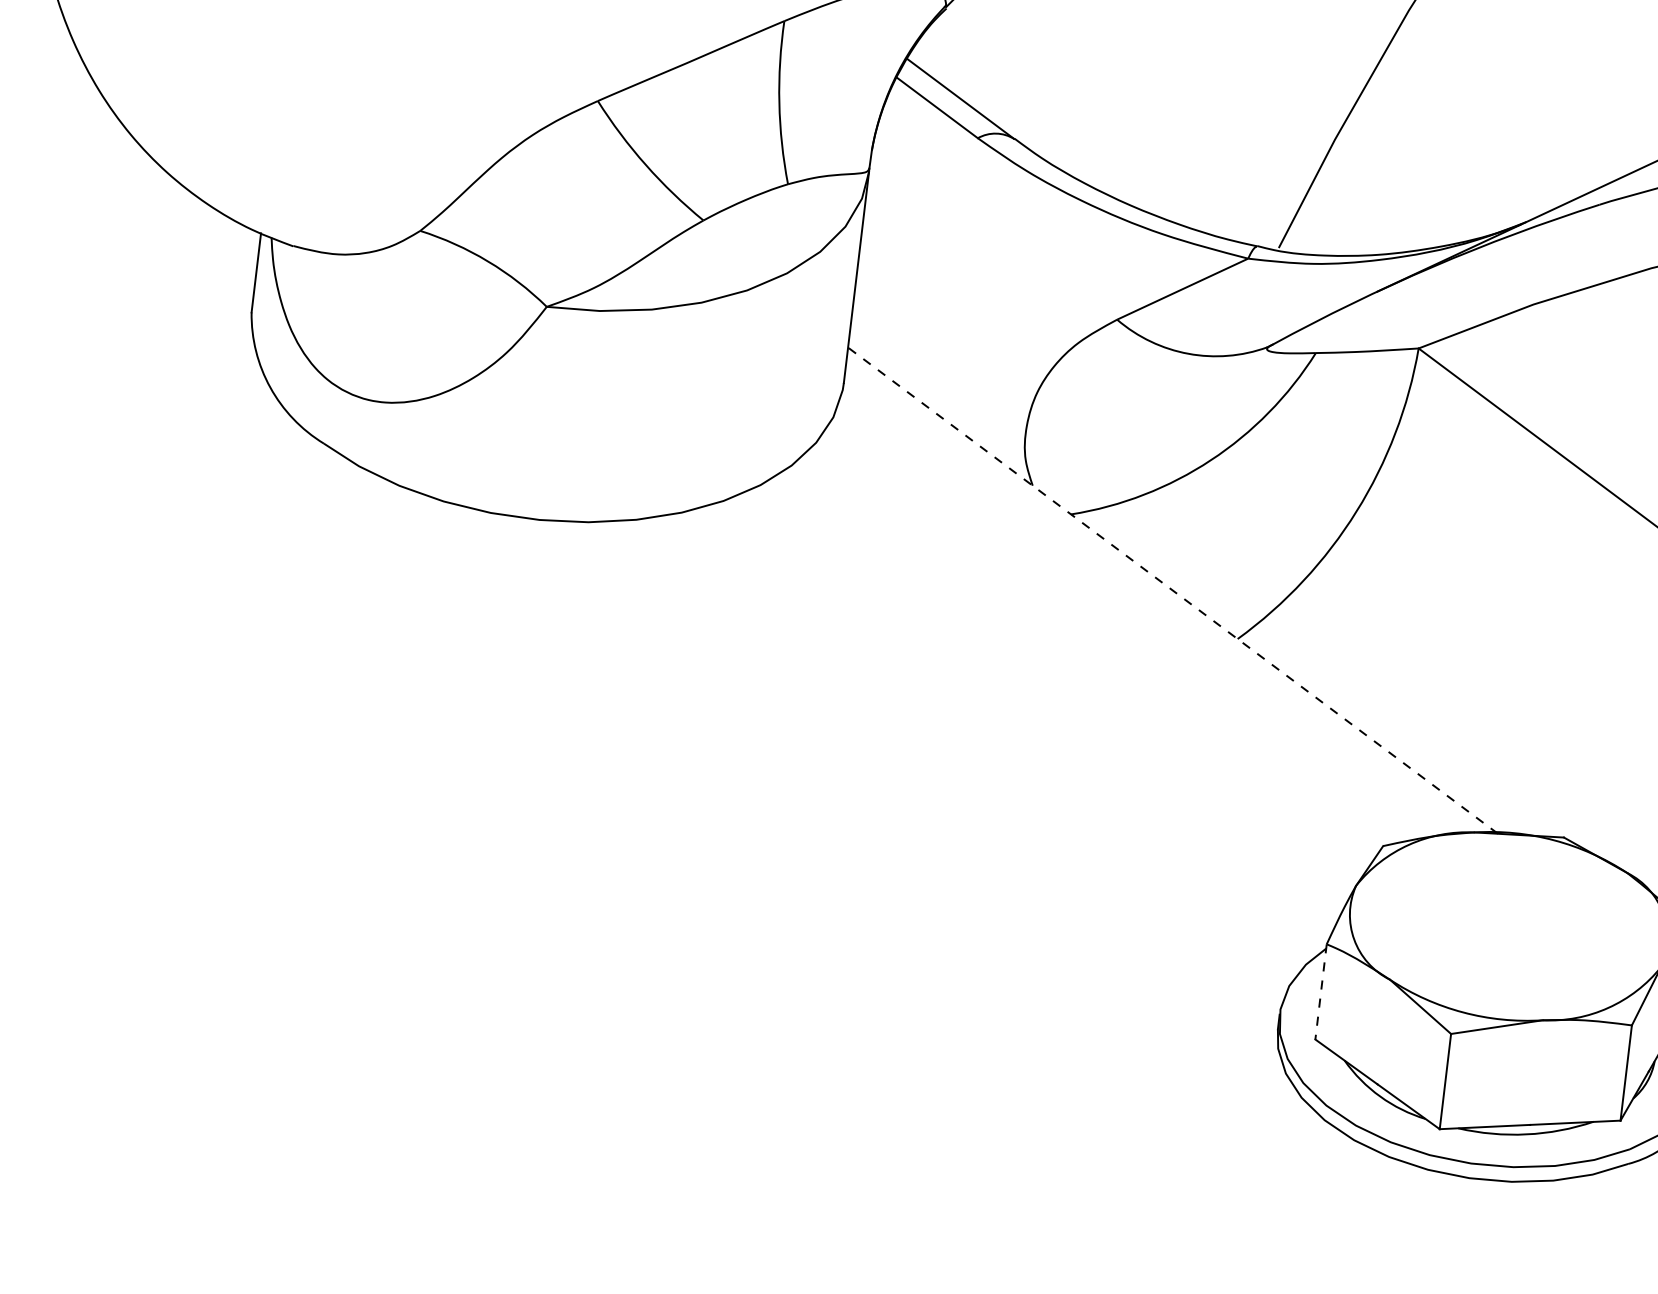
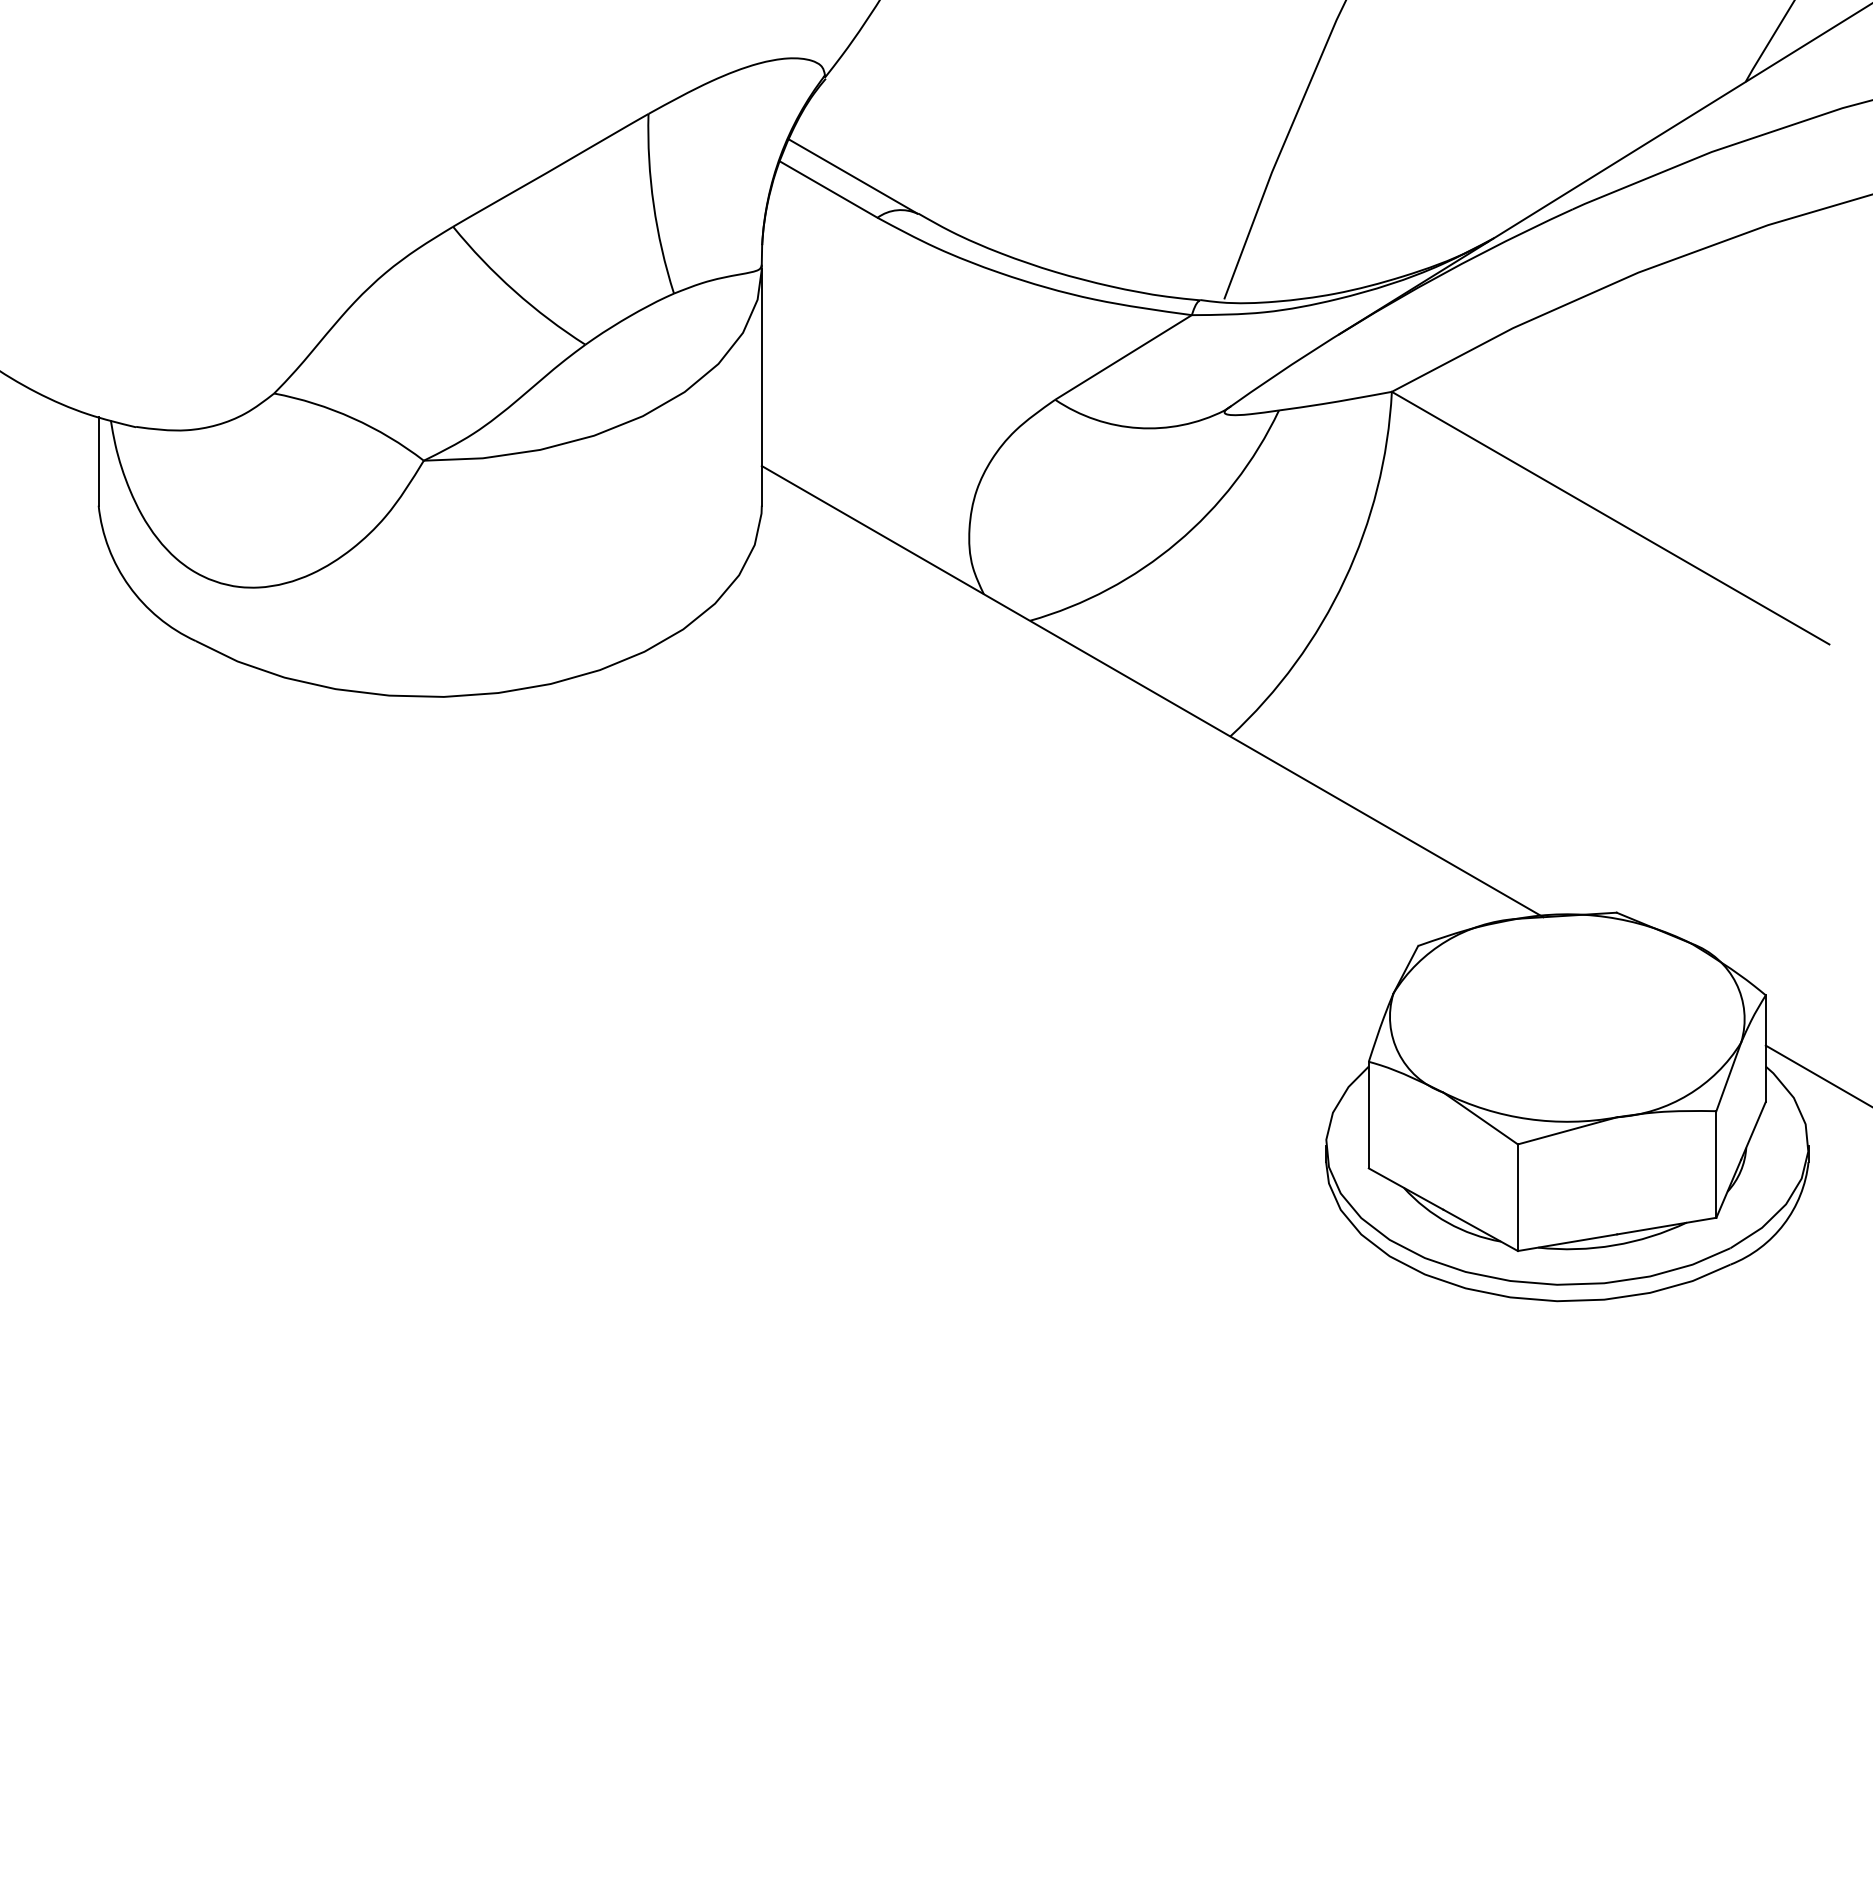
line: (1172, 590) -> (1152, 691), dashed -> solid
line: (1320, 992) -> (1368, 1115), dashed -> solid

